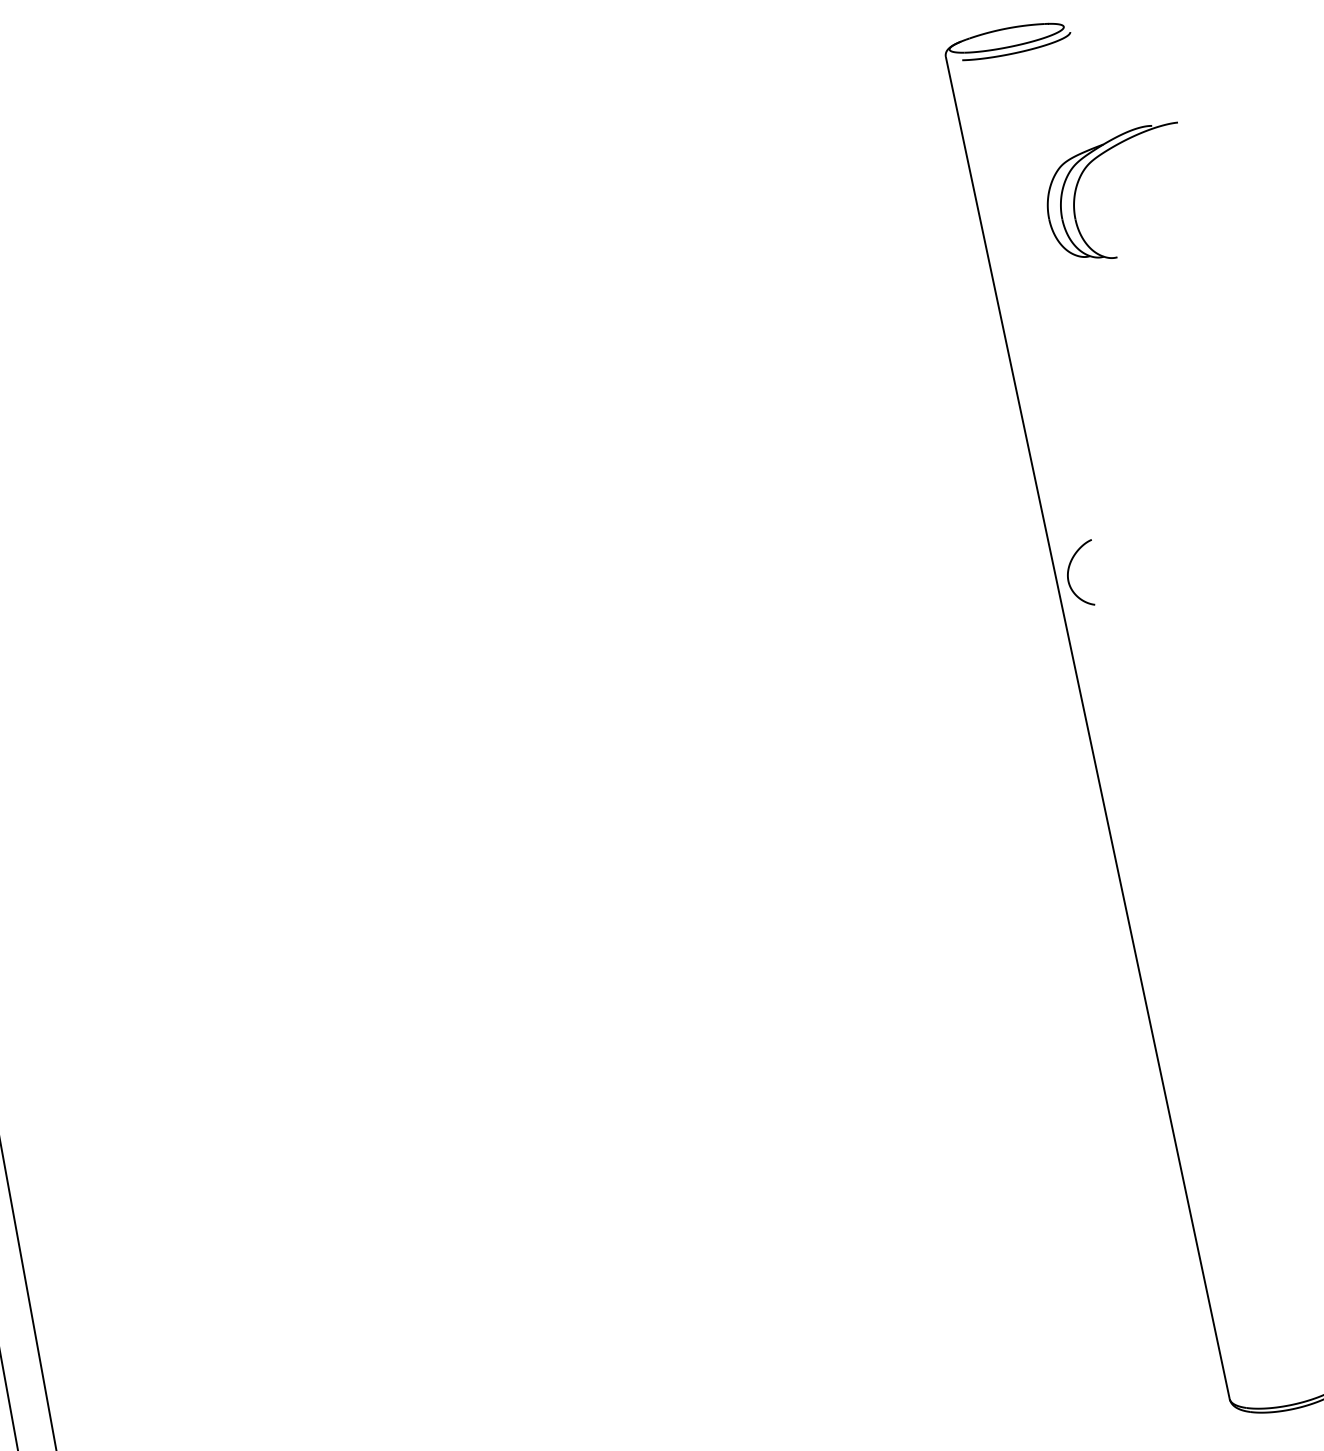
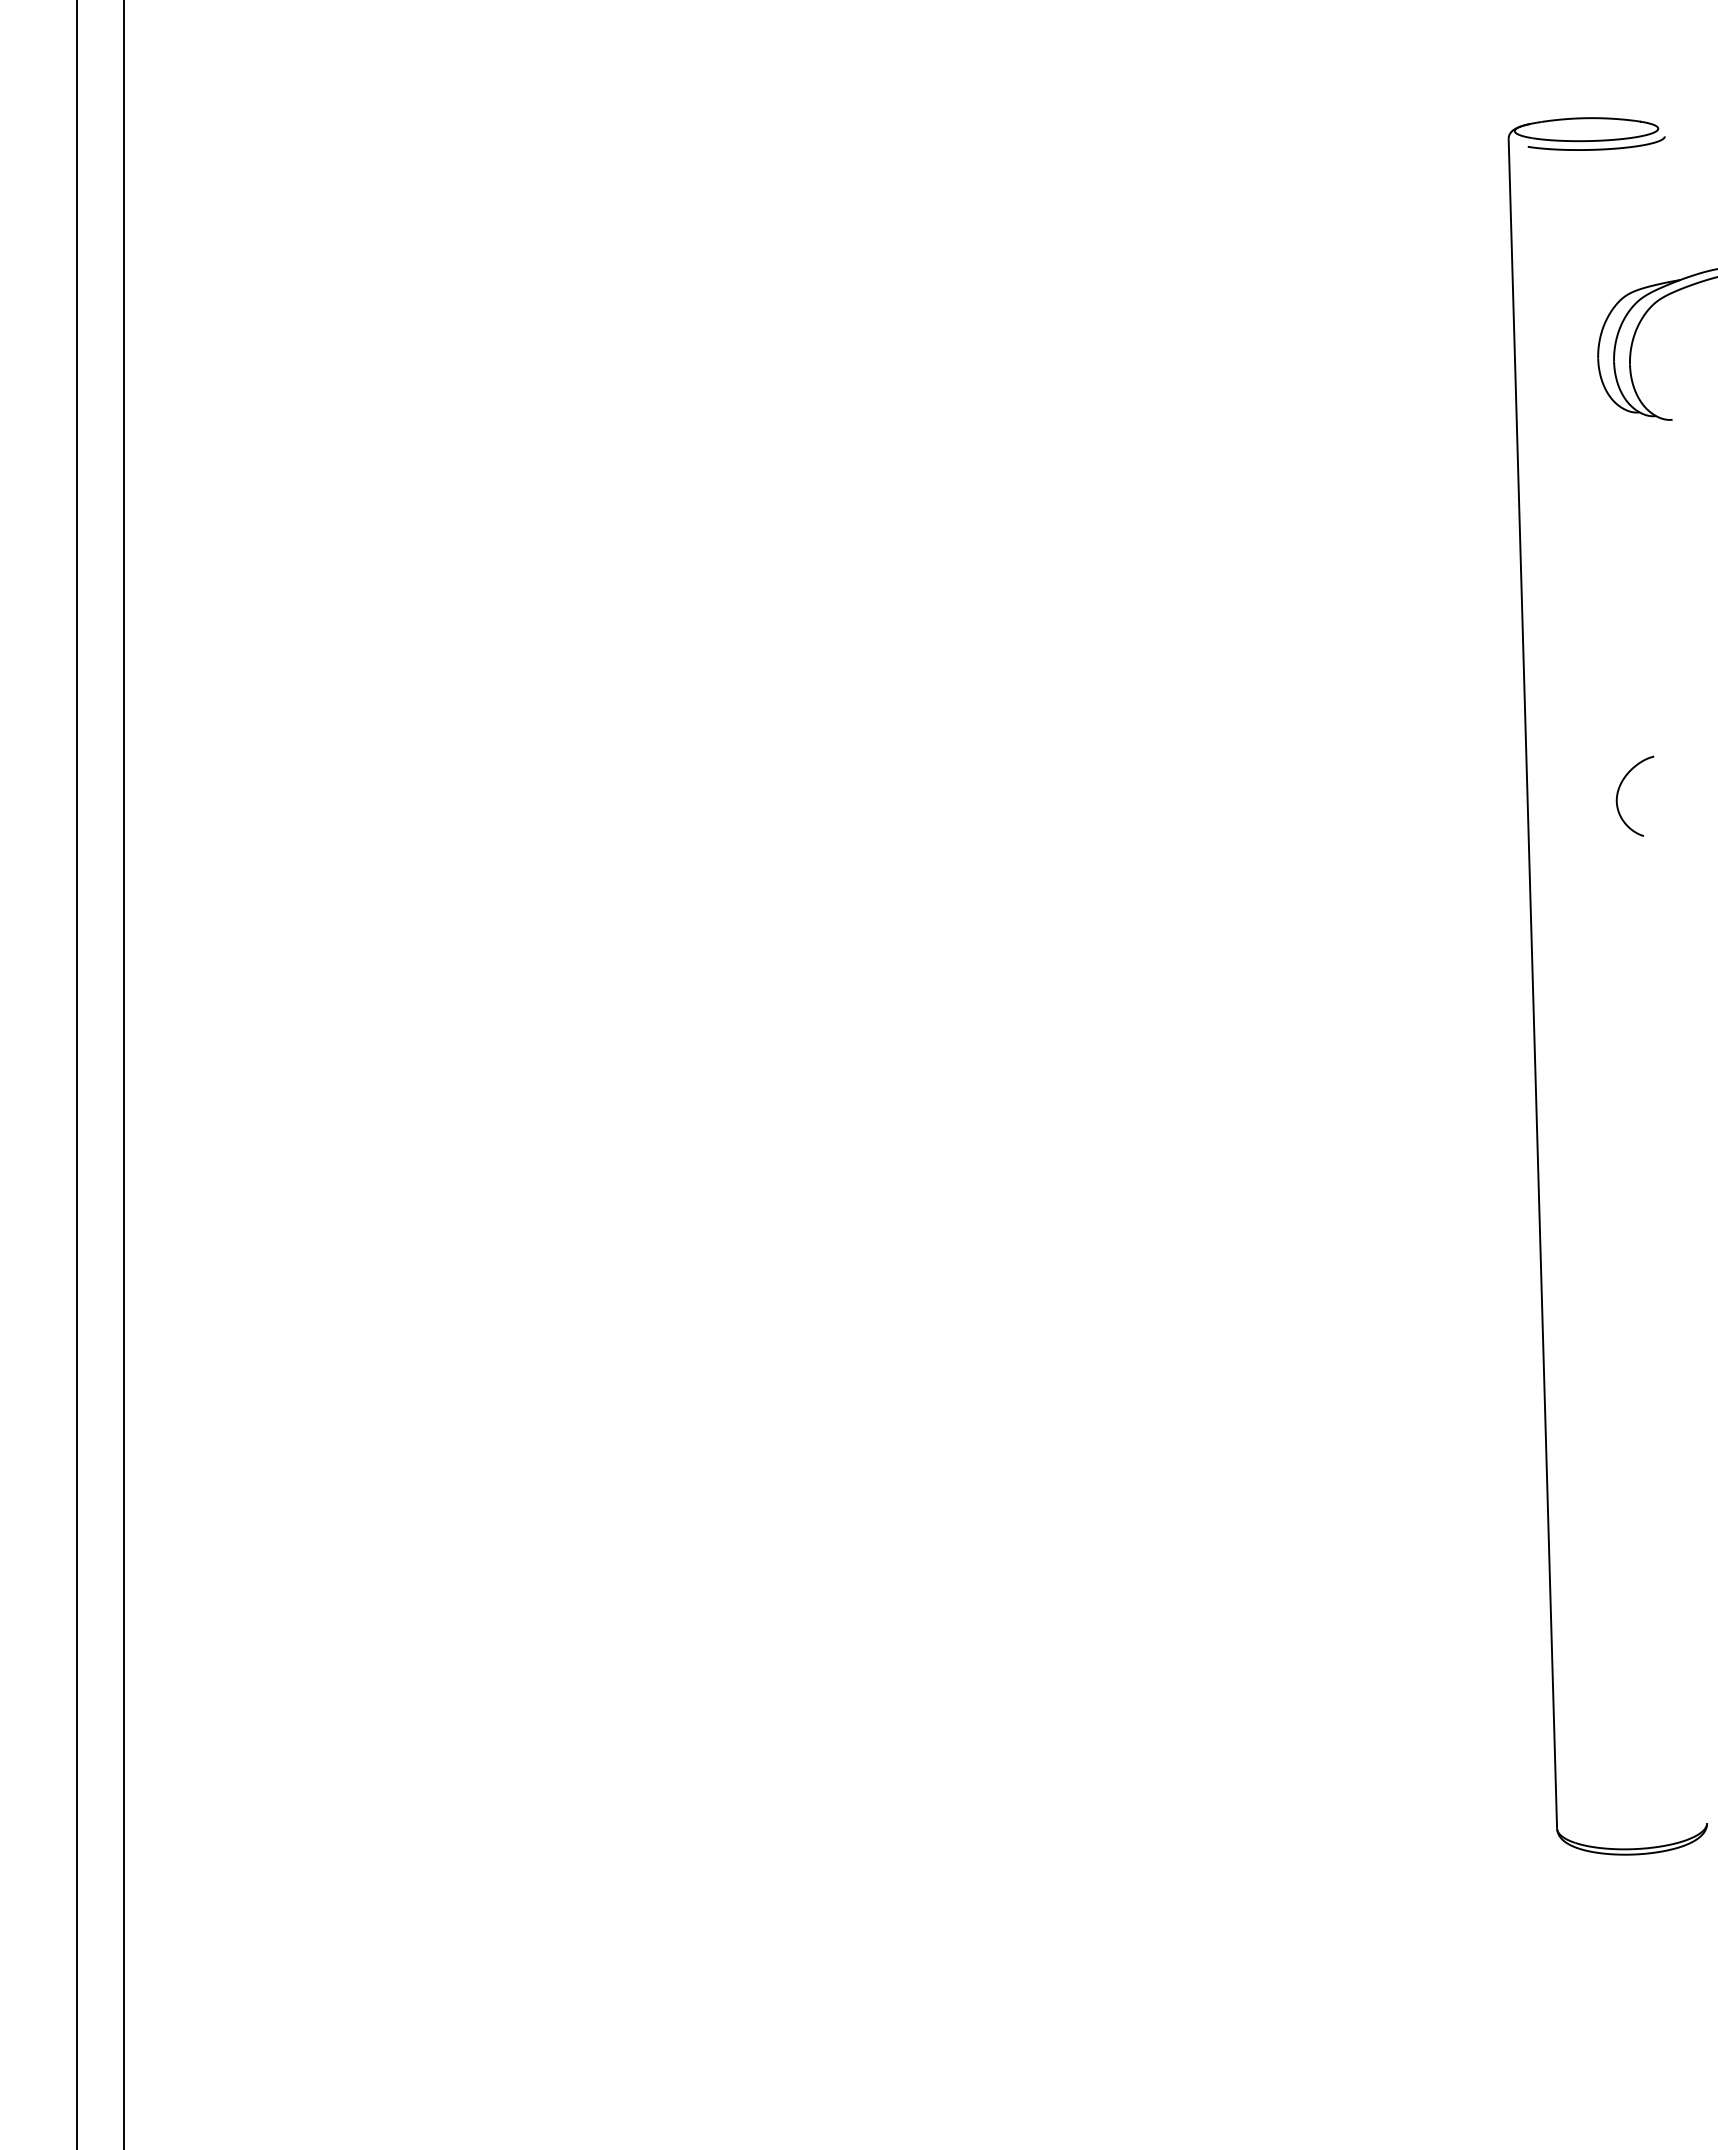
curve: (1069, 571) -> (1619, 790), moved

